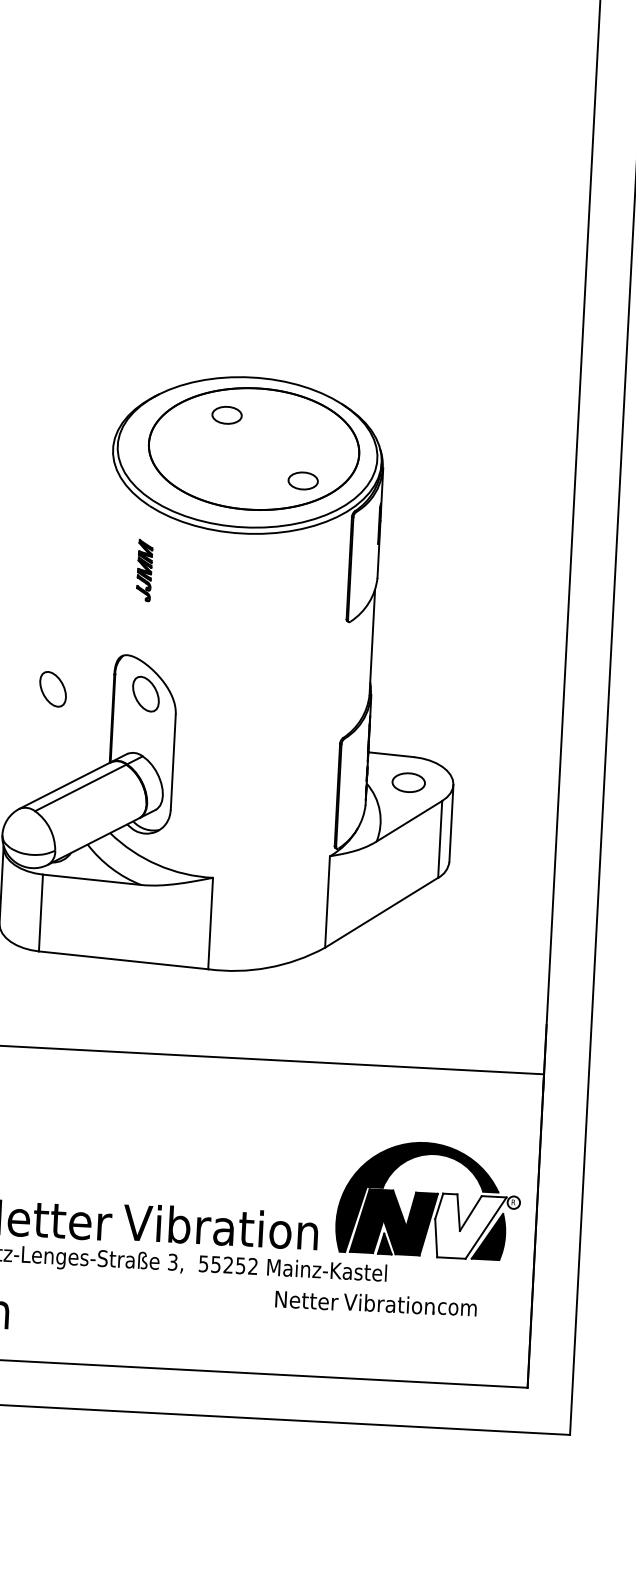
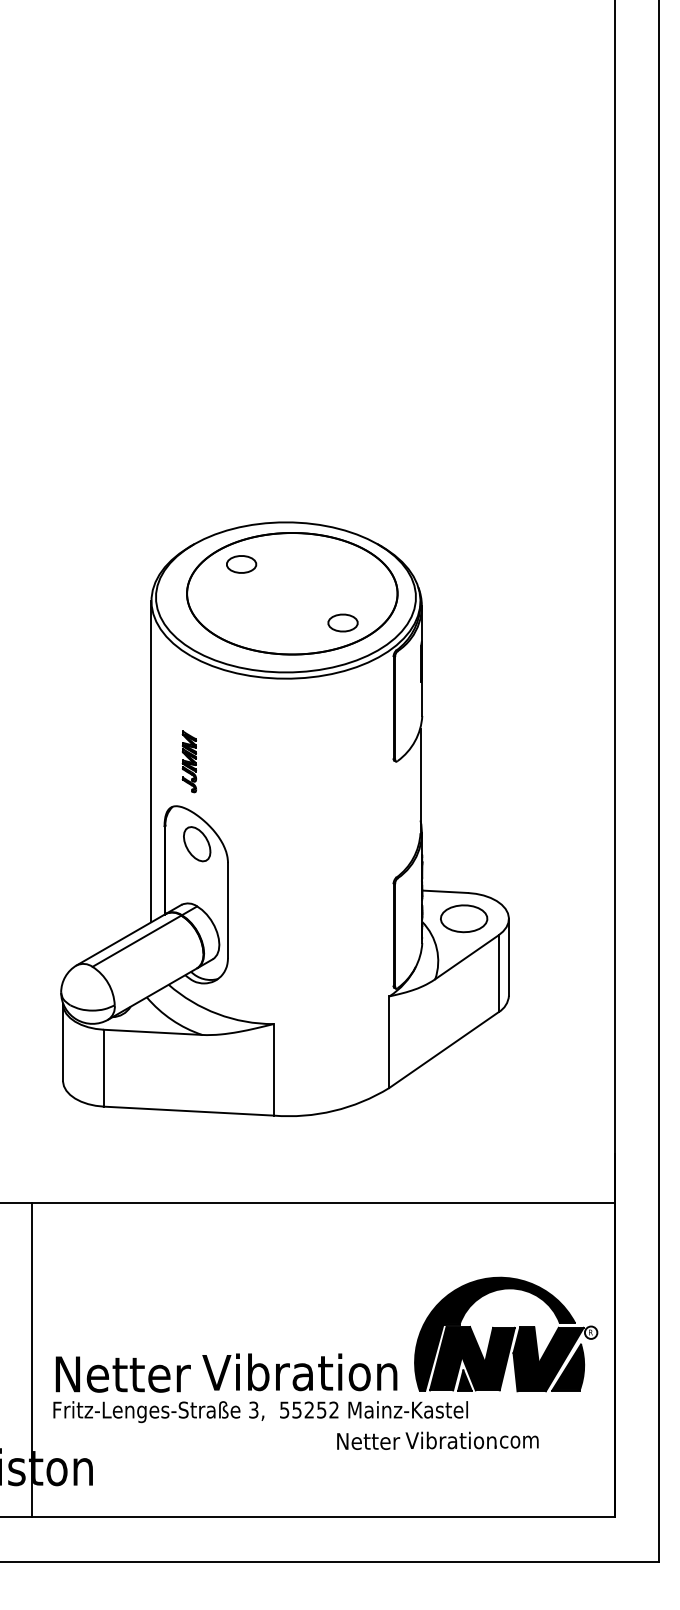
part: (227, 415) -> (241, 564), moved
part: (144, 570) -> (189, 761), moved
line: (104, 609) -> (151, 761), added
part: (53, 689) -> (104, 844), removed
part: (409, 782) -> (464, 918), size x1.43
fill: (469, 1227) -> (548, 1359), added
text: (375, 1303) -> (437, 1440), moved

